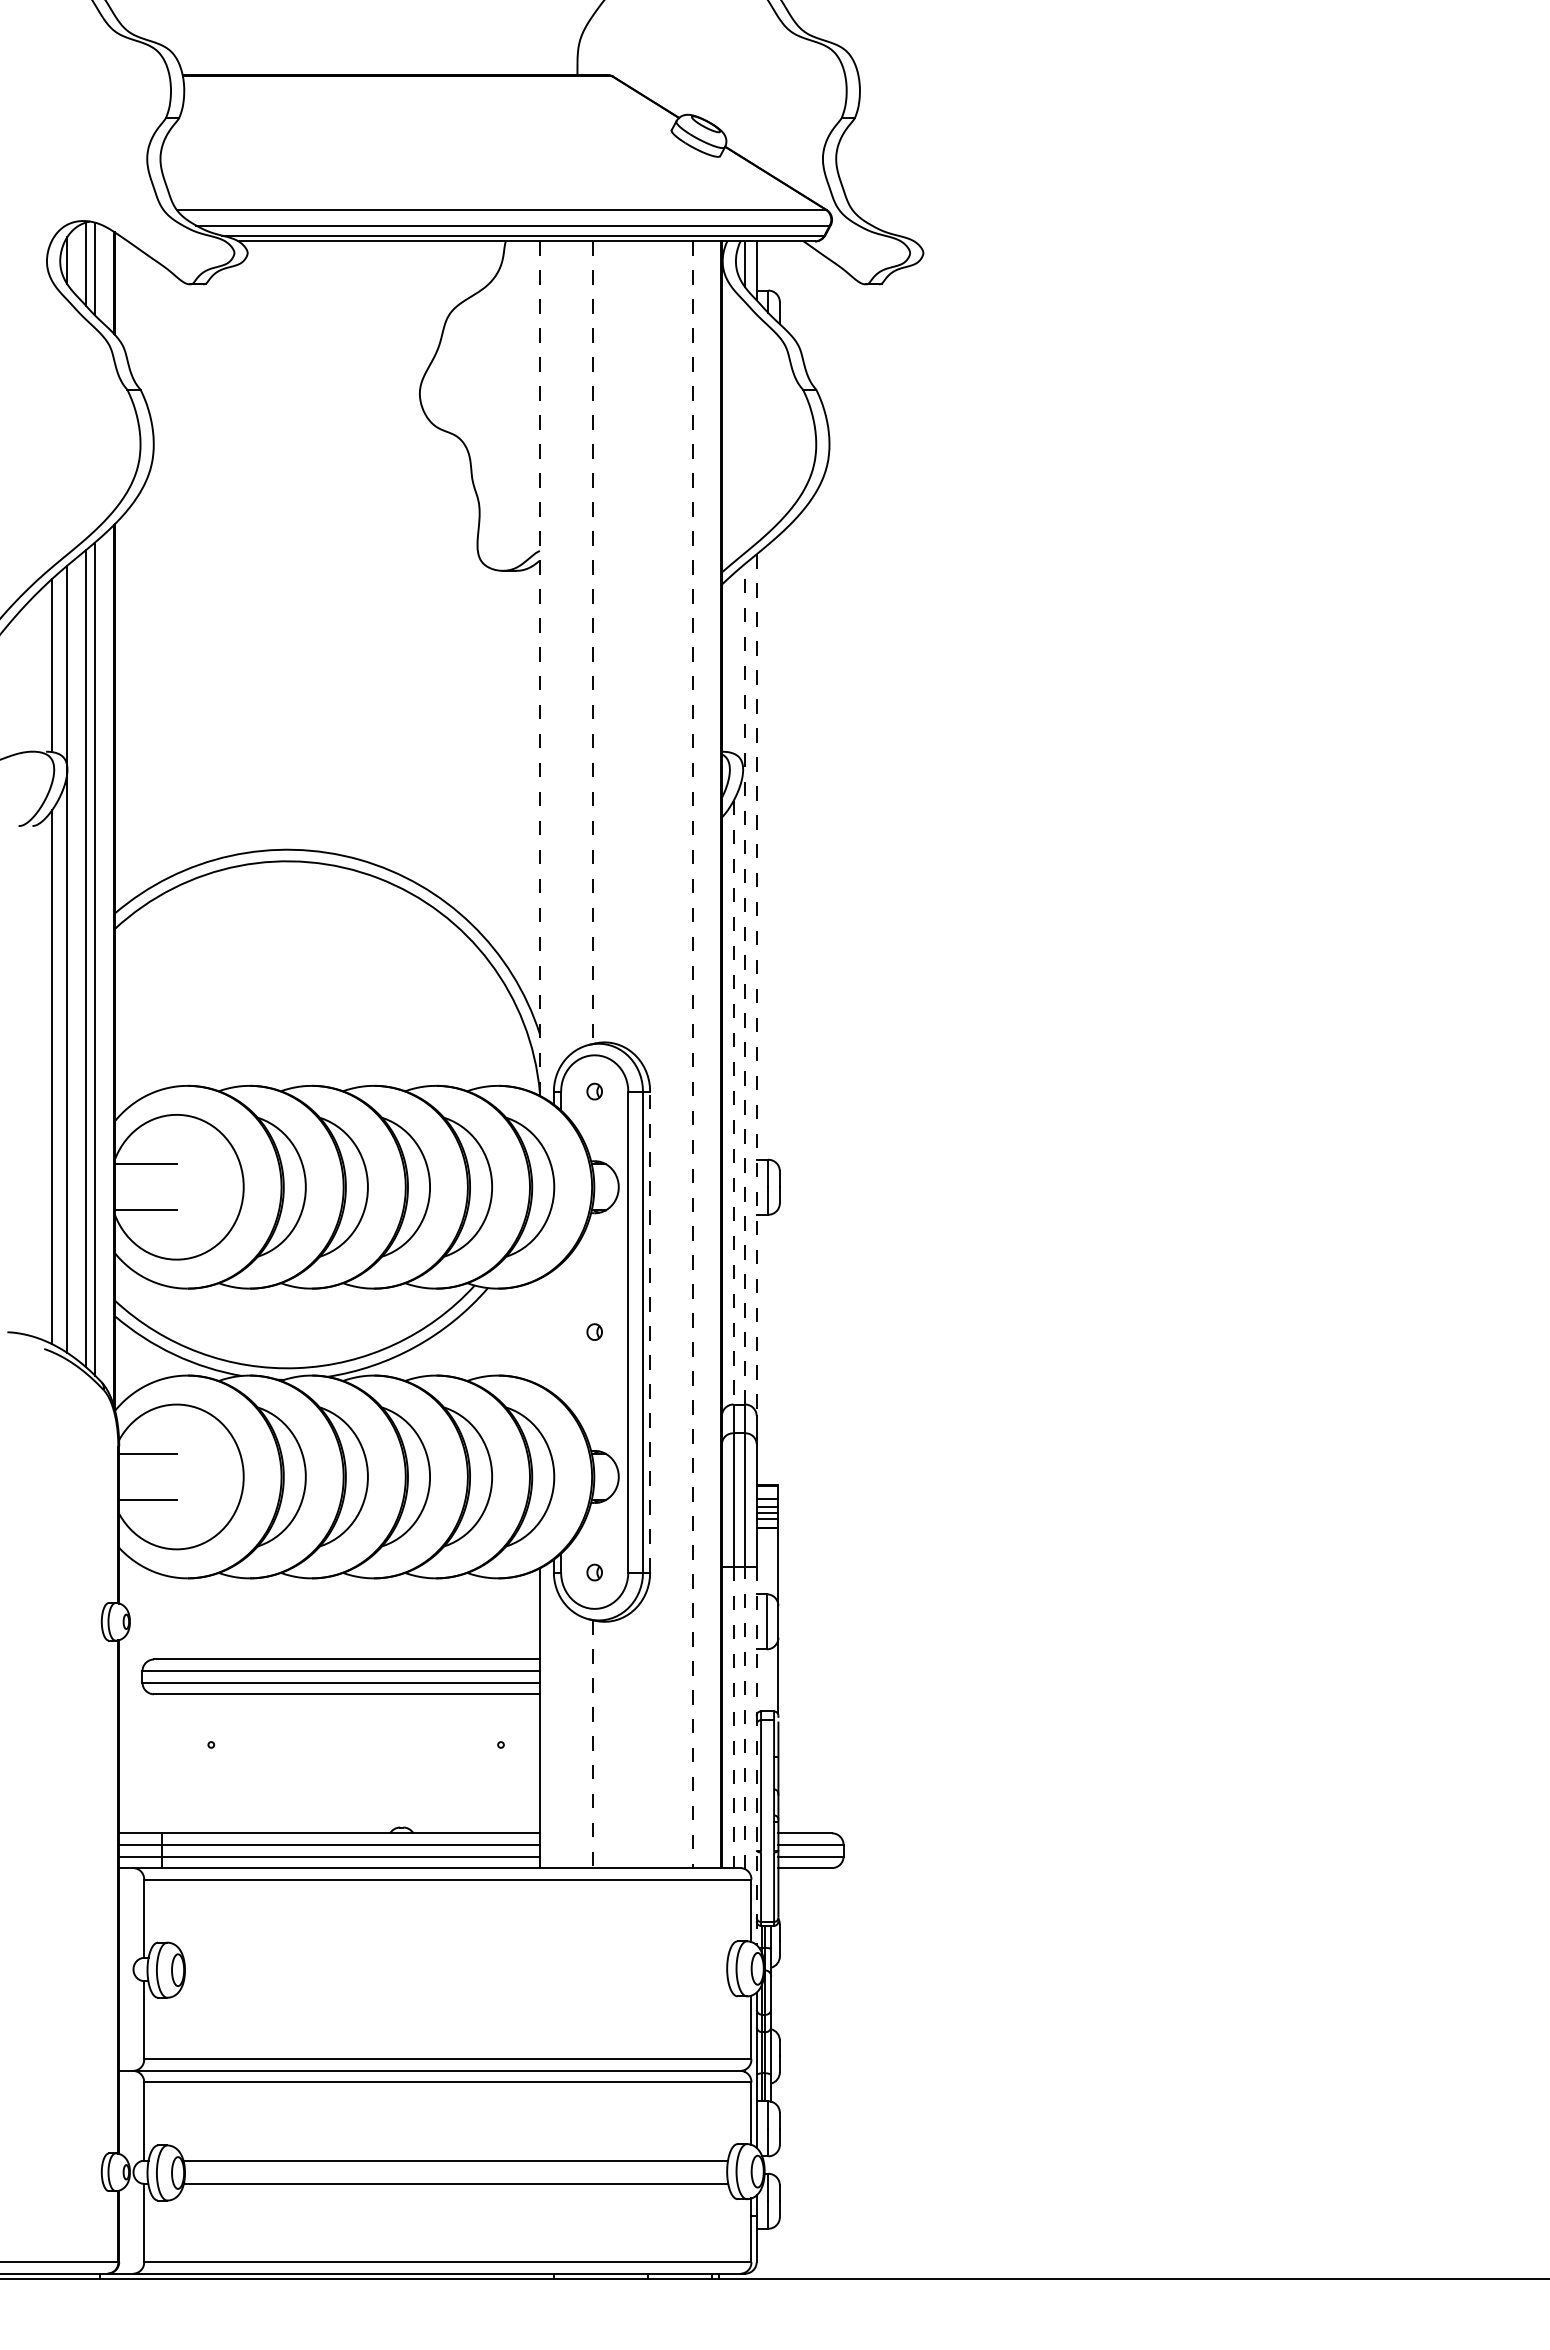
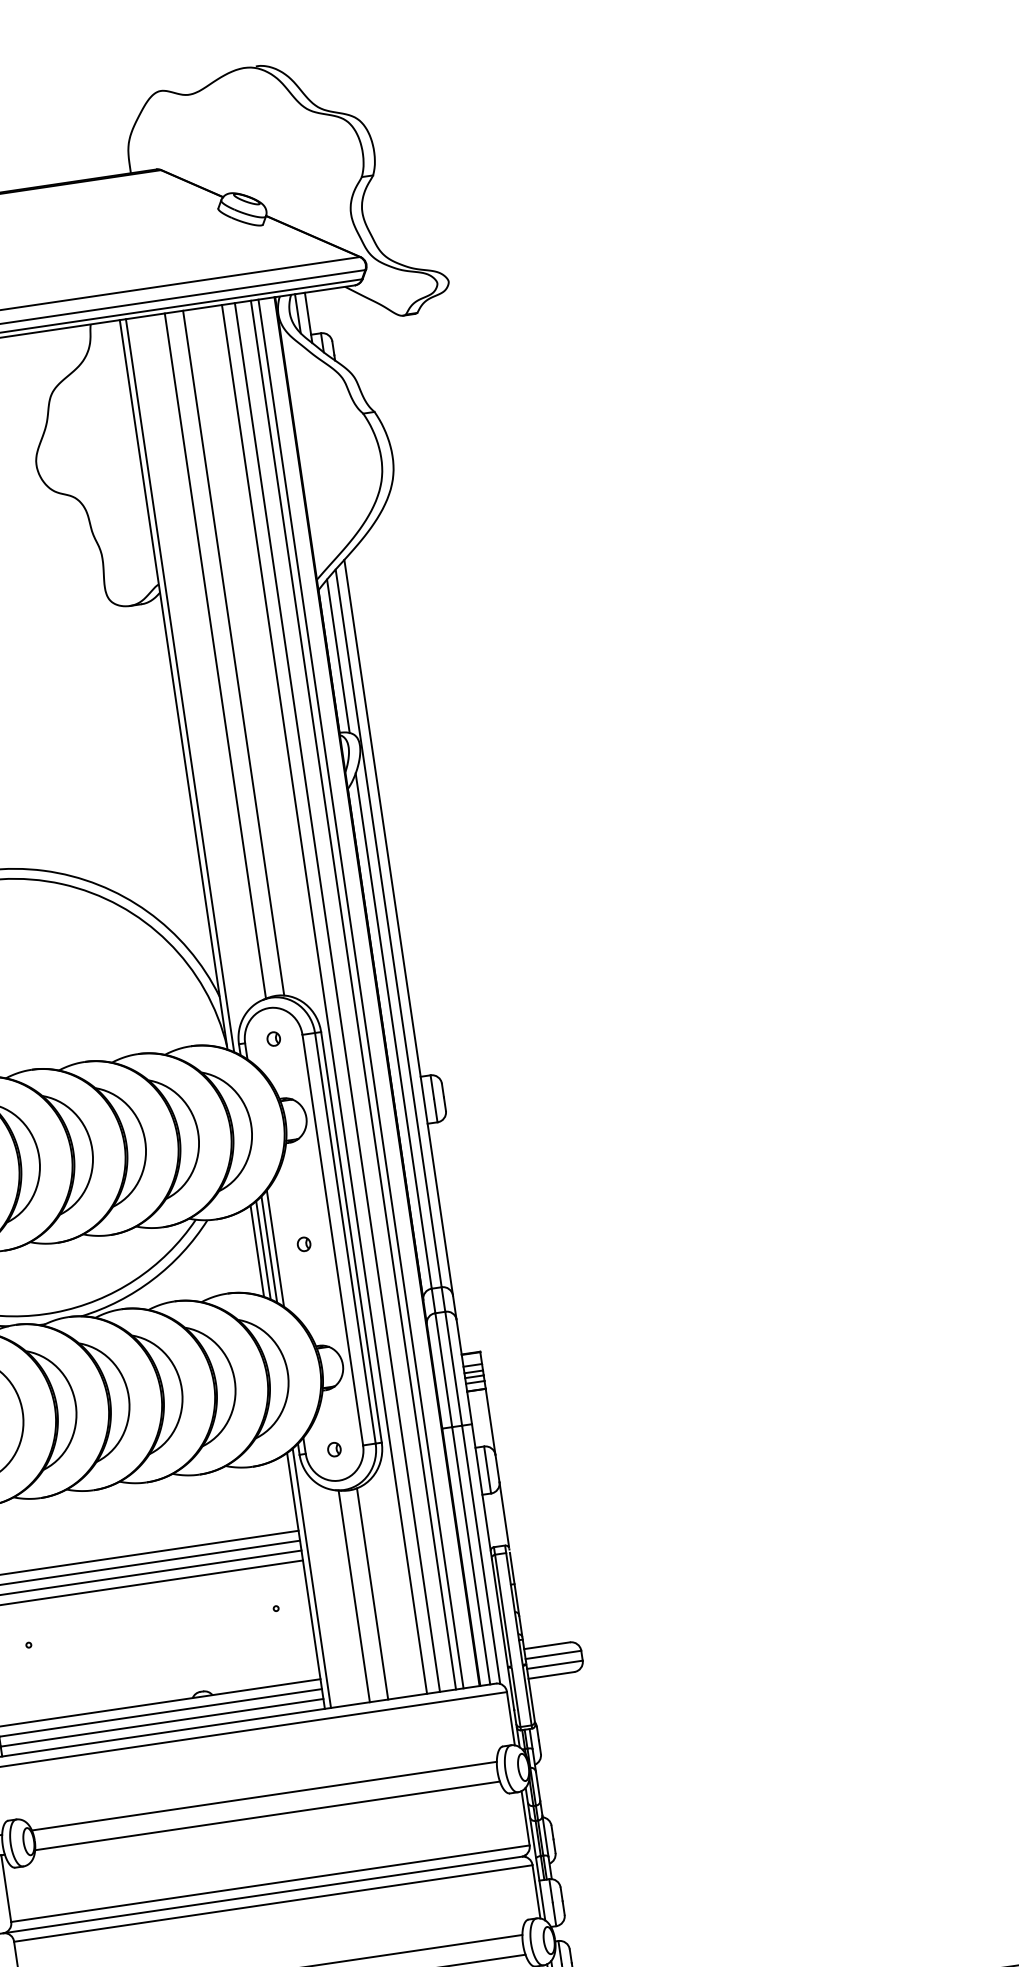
line: (614, 642) -> (234, 653), added
line: (592, 643) -> (215, 656), dashed -> solid
line: (733, 663) -> (338, 656), added
line: (539, 669) -> (173, 685), dashed -> solid
line: (547, 670) -> (180, 685), added
line: (745, 983) -> (388, 927), dashed -> solid
line: (756, 985) -> (398, 928), dashed -> solid
line: (659, 1054) -> (324, 999), added
line: (674, 1054) -> (337, 997), added
line: (702, 1054) -> (361, 993), added
line: (693, 1055) -> (353, 995), dashed -> solid
line: (733, 1102) -> (393, 1030), dashed -> solid
line: (539, 1331) -> (256, 1250), added
line: (547, 1331) -> (263, 1249), added
line: (553, 1331) -> (268, 1249), added
line: (561, 1331) -> (275, 1248), added
line: (650, 1331) -> (351, 1236), dashed -> solid
line: (547, 1716) -> (312, 1578), added
line: (733, 1717) -> (471, 1555), dashed -> solid
line: (745, 1717) -> (481, 1554), dashed -> solid
line: (592, 1744) -> (354, 1596), dashed -> solid
line: (614, 1744) -> (373, 1593), added
line: (756, 1756) -> (495, 1586), dashed -> solid
line: (455, 1957) -> (264, 1795), added
line: (455, 1981) -> (267, 1816), added

